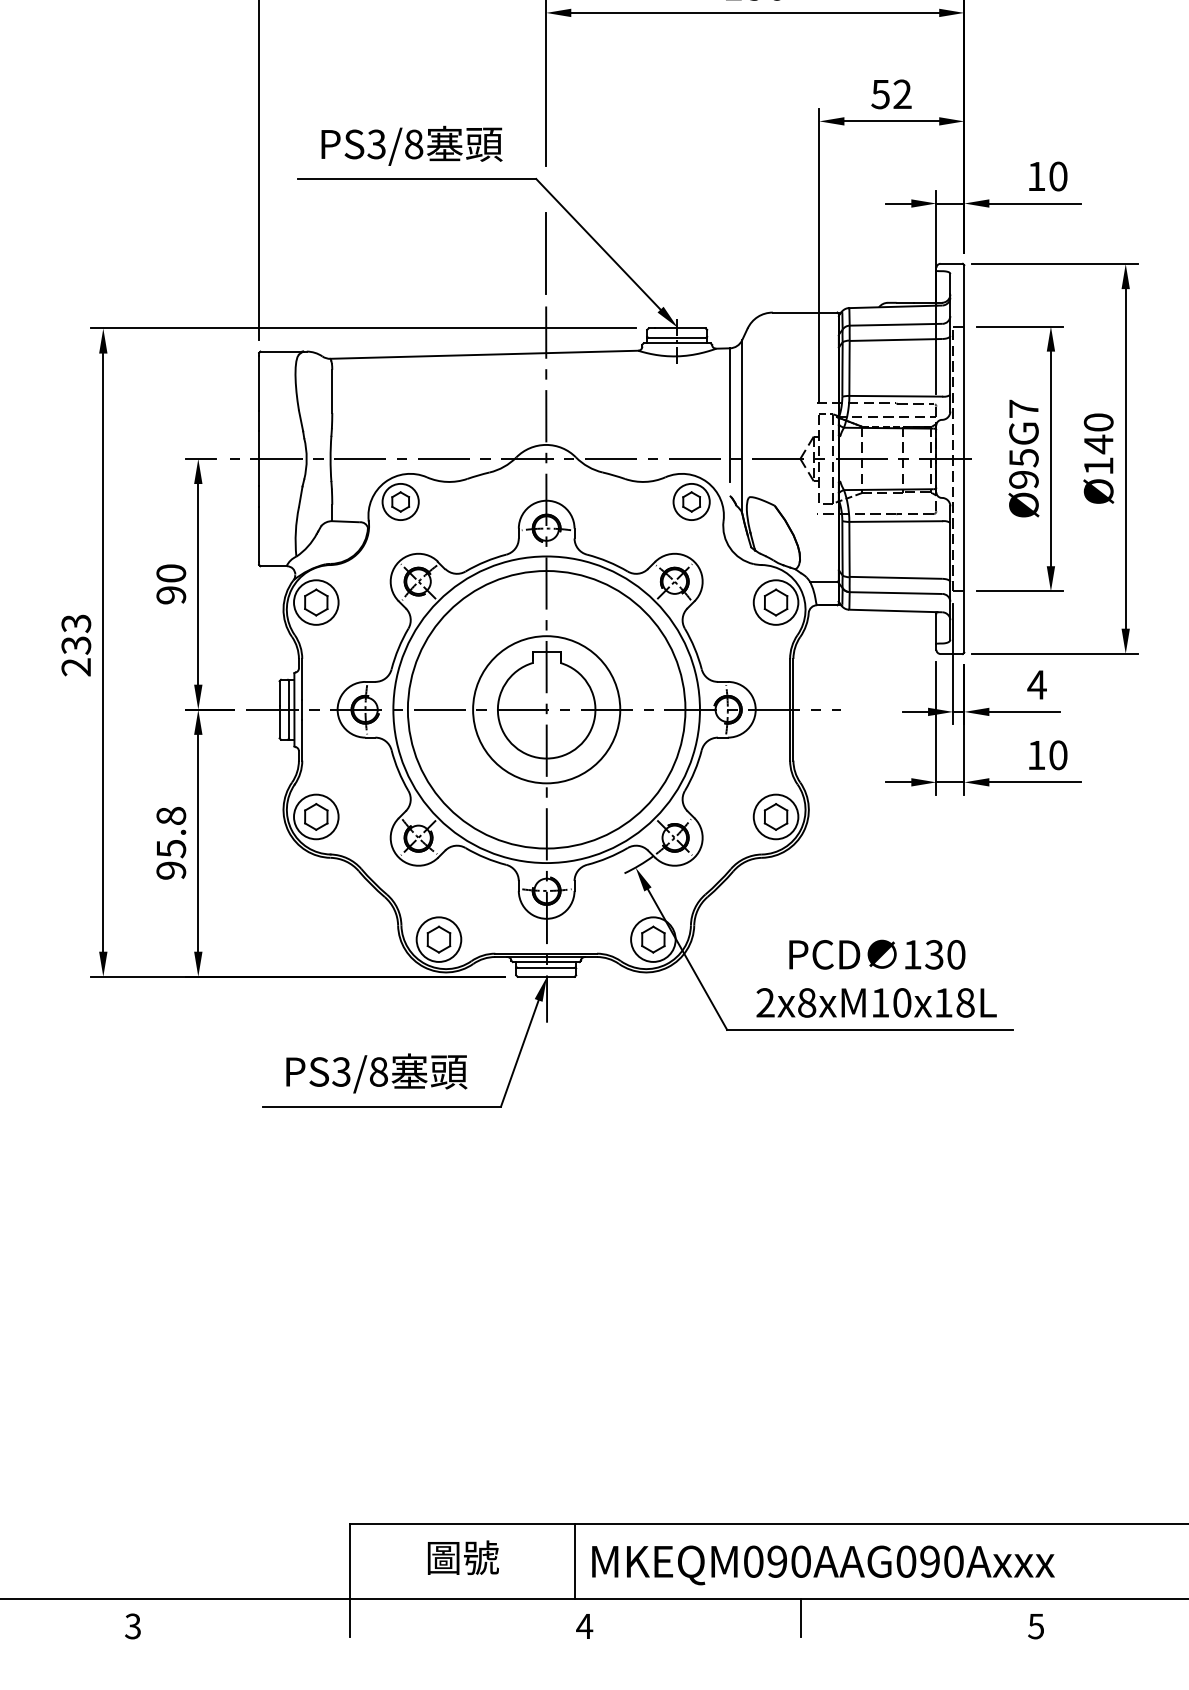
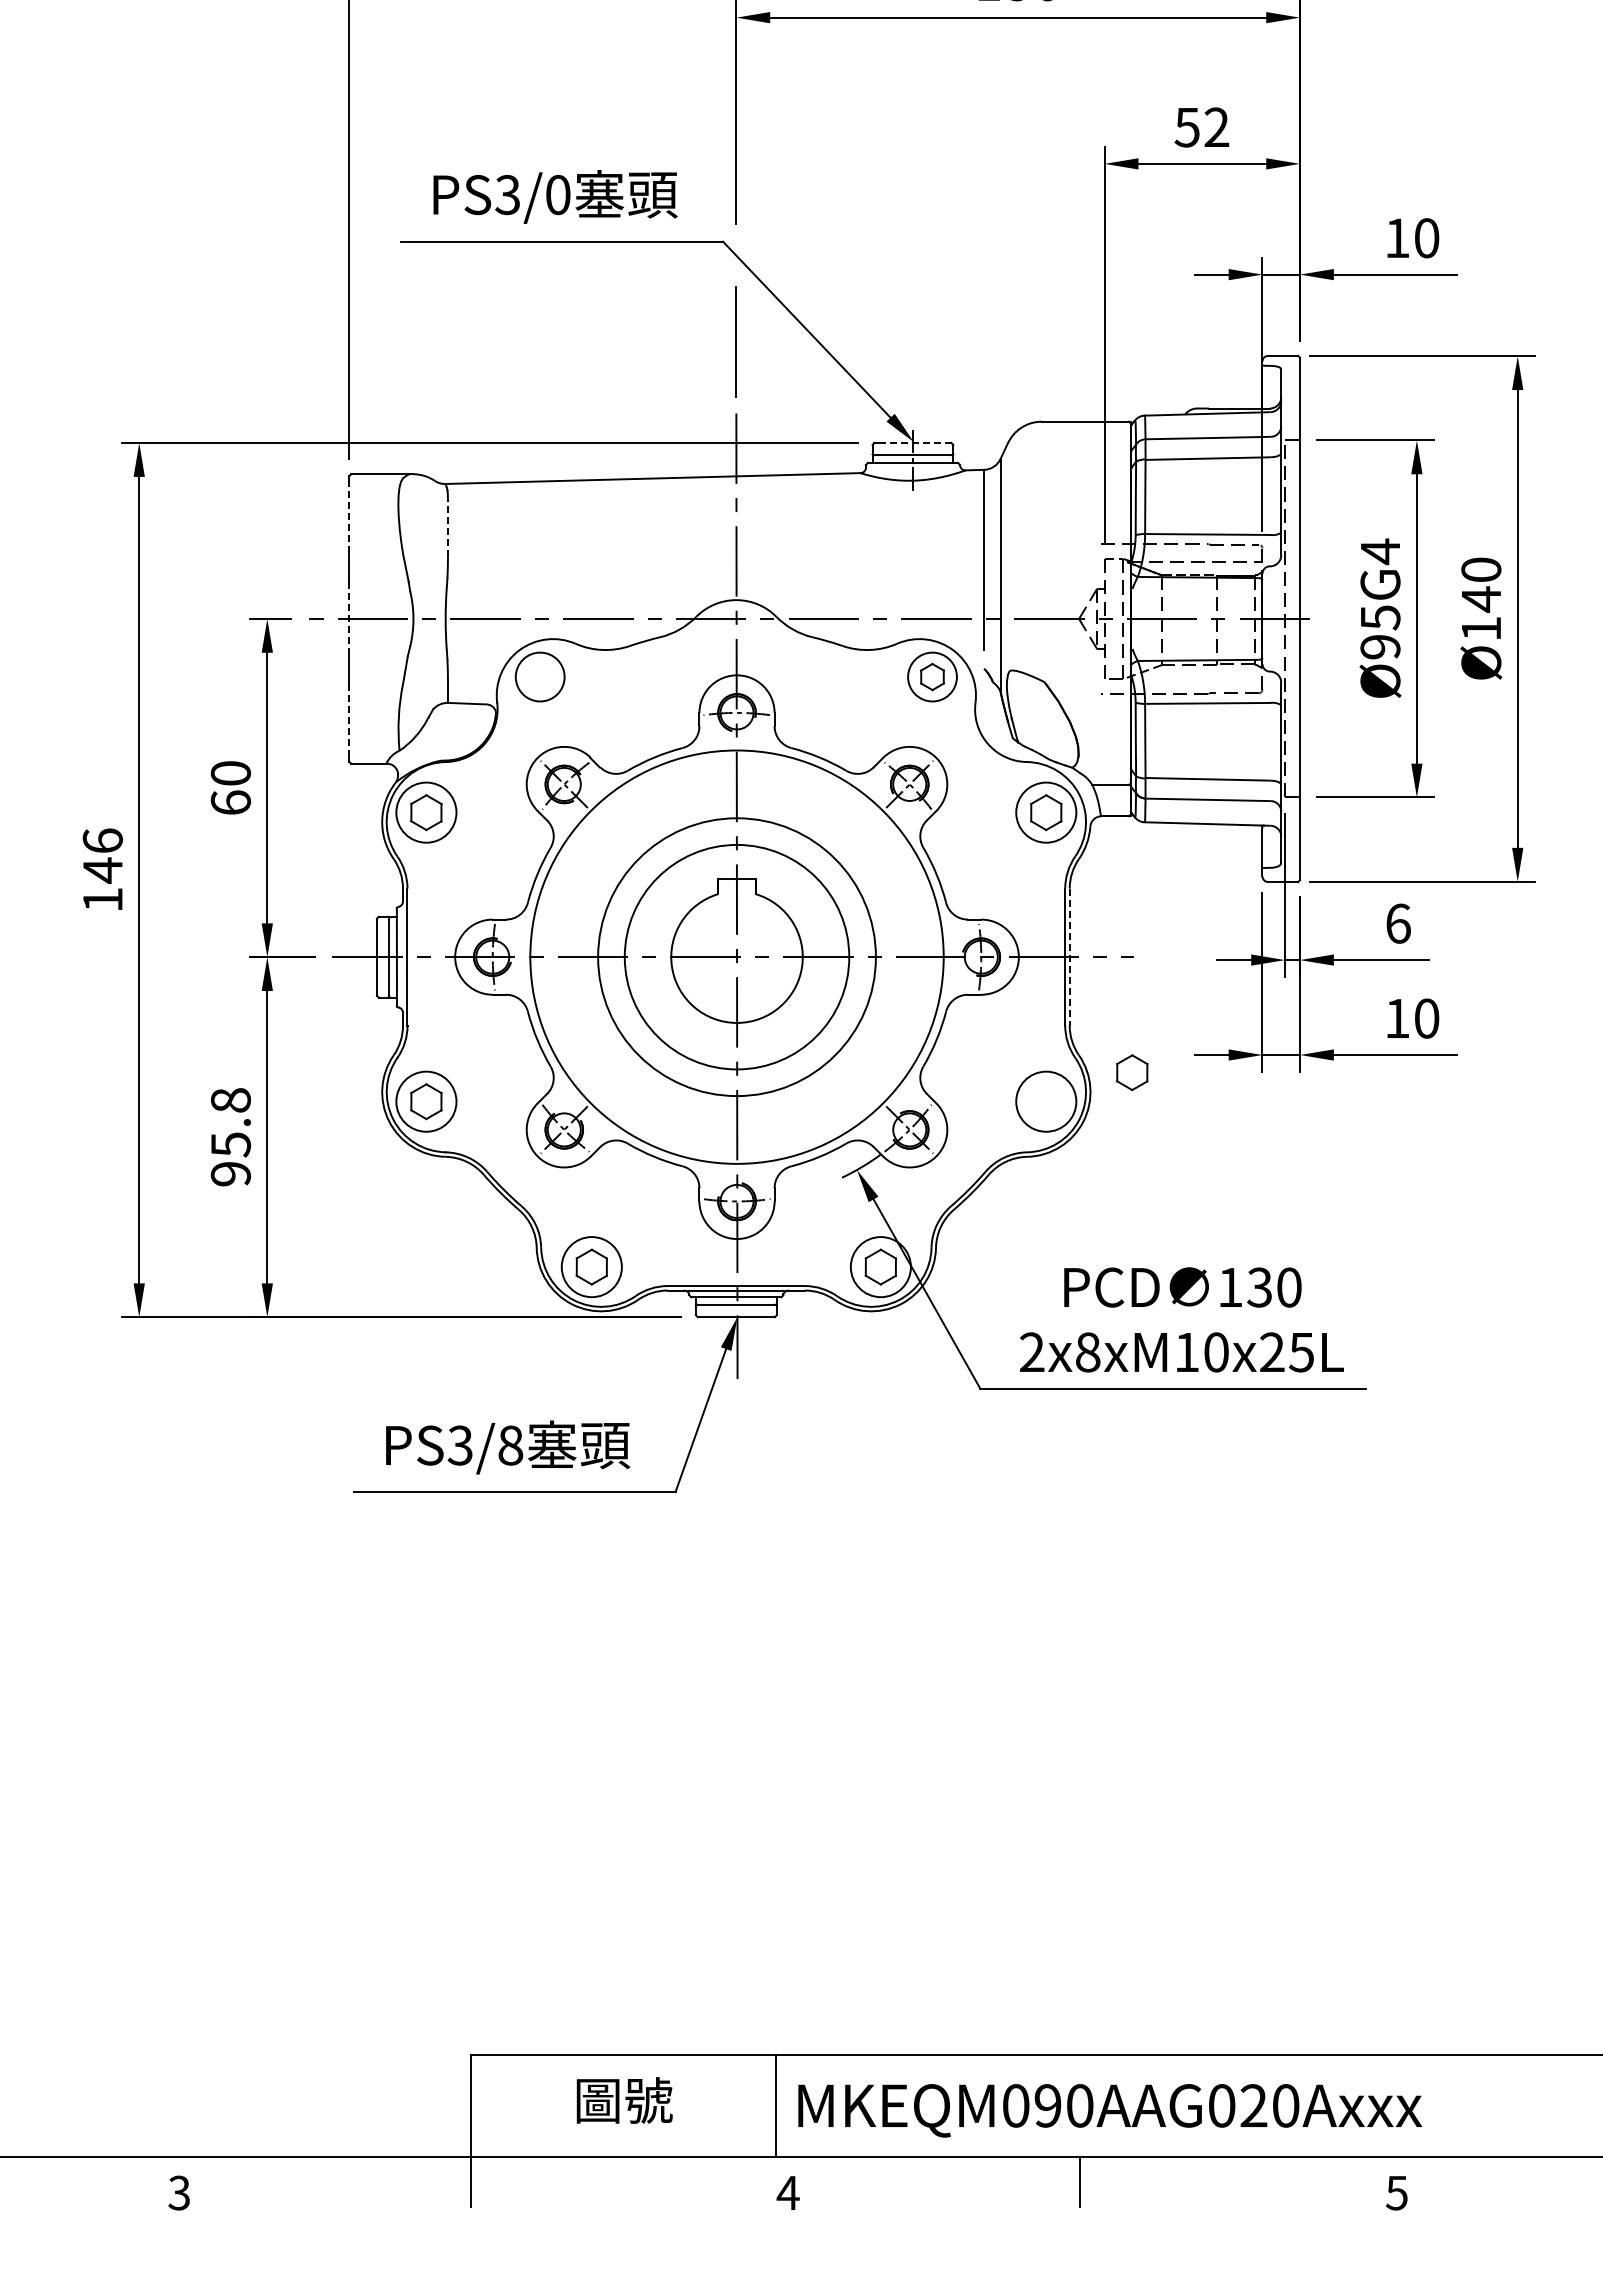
text: (414, 144) -> (558, 194), PS3/8 -> PS3/0
line: (679, 328) -> (916, 443), solid -> dashed
line: (259, 383) -> (349, 517), solid -> dashed
line: (331, 391) -> (447, 527), solid -> dashed
text: (1023, 408) -> (1380, 551), Ø95G7 -> Ø95G4
line: (259, 459) -> (349, 619), solid -> dashed
part: (400, 502) -> (539, 677), removed
line: (259, 534) -> (349, 721), solid -> dashed
text: (170, 595) -> (230, 802), 90 -> 60
text: (76, 645) -> (102, 870), 233 -> 146
text: (1036, 684) -> (1397, 923), 4 -> 6
circle: (546, 709) -> (736, 956), size x1.4
circle: (546, 710) -> (736, 957), size x0.6
line: (793, 710) -> (1069, 957), solid -> dashed
part: (776, 816) -> (1132, 1072), moved
text: (954, 1002) -> (1287, 1352), 2x8xM10x18L -> 2x8xM10x25L
text: (929, 1561) -> (1253, 2105), MKEQM090AAG090Axxx -> MKEQM090AAG020Axxx

